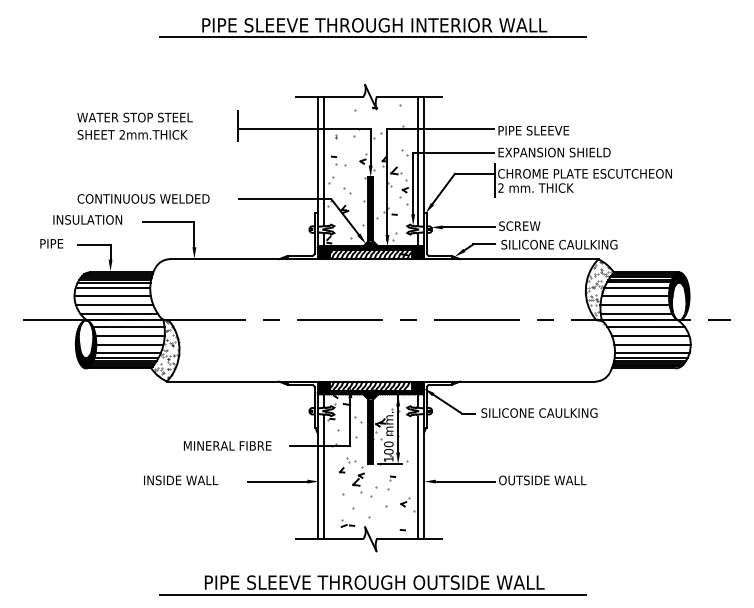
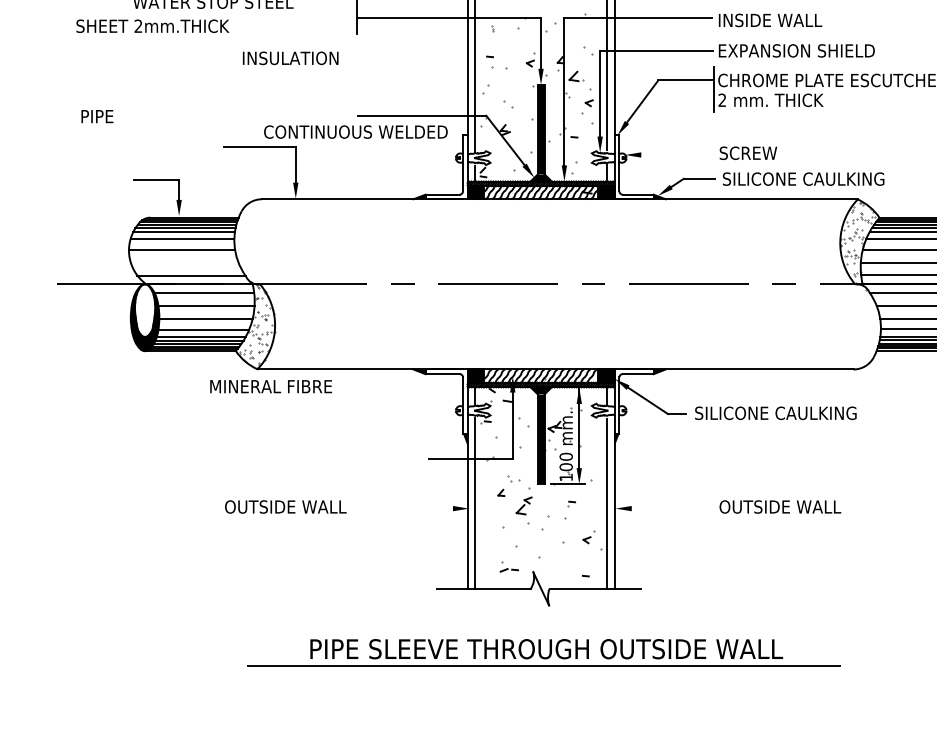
text: (535, 130) -> (770, 20), PIPE SLEEVE -> INSIDE WALL
text: (132, 134) -> (152, 25), moved
text: (143, 198) -> (355, 131), moved
text: (87, 219) -> (290, 57), moved
line: (468, 227) -> (677, 155), removed
text: (51, 243) -> (96, 116), moved
line: (114, 304) -> (184, 262), removed
text: (227, 445) -> (270, 386), moved
text: (186, 480) -> (284, 507), INSIDE WALL -> OUTSIDE WALL
line: (277, 481) -> (411, 508), removed
line: (465, 481) -> (672, 508), removed

